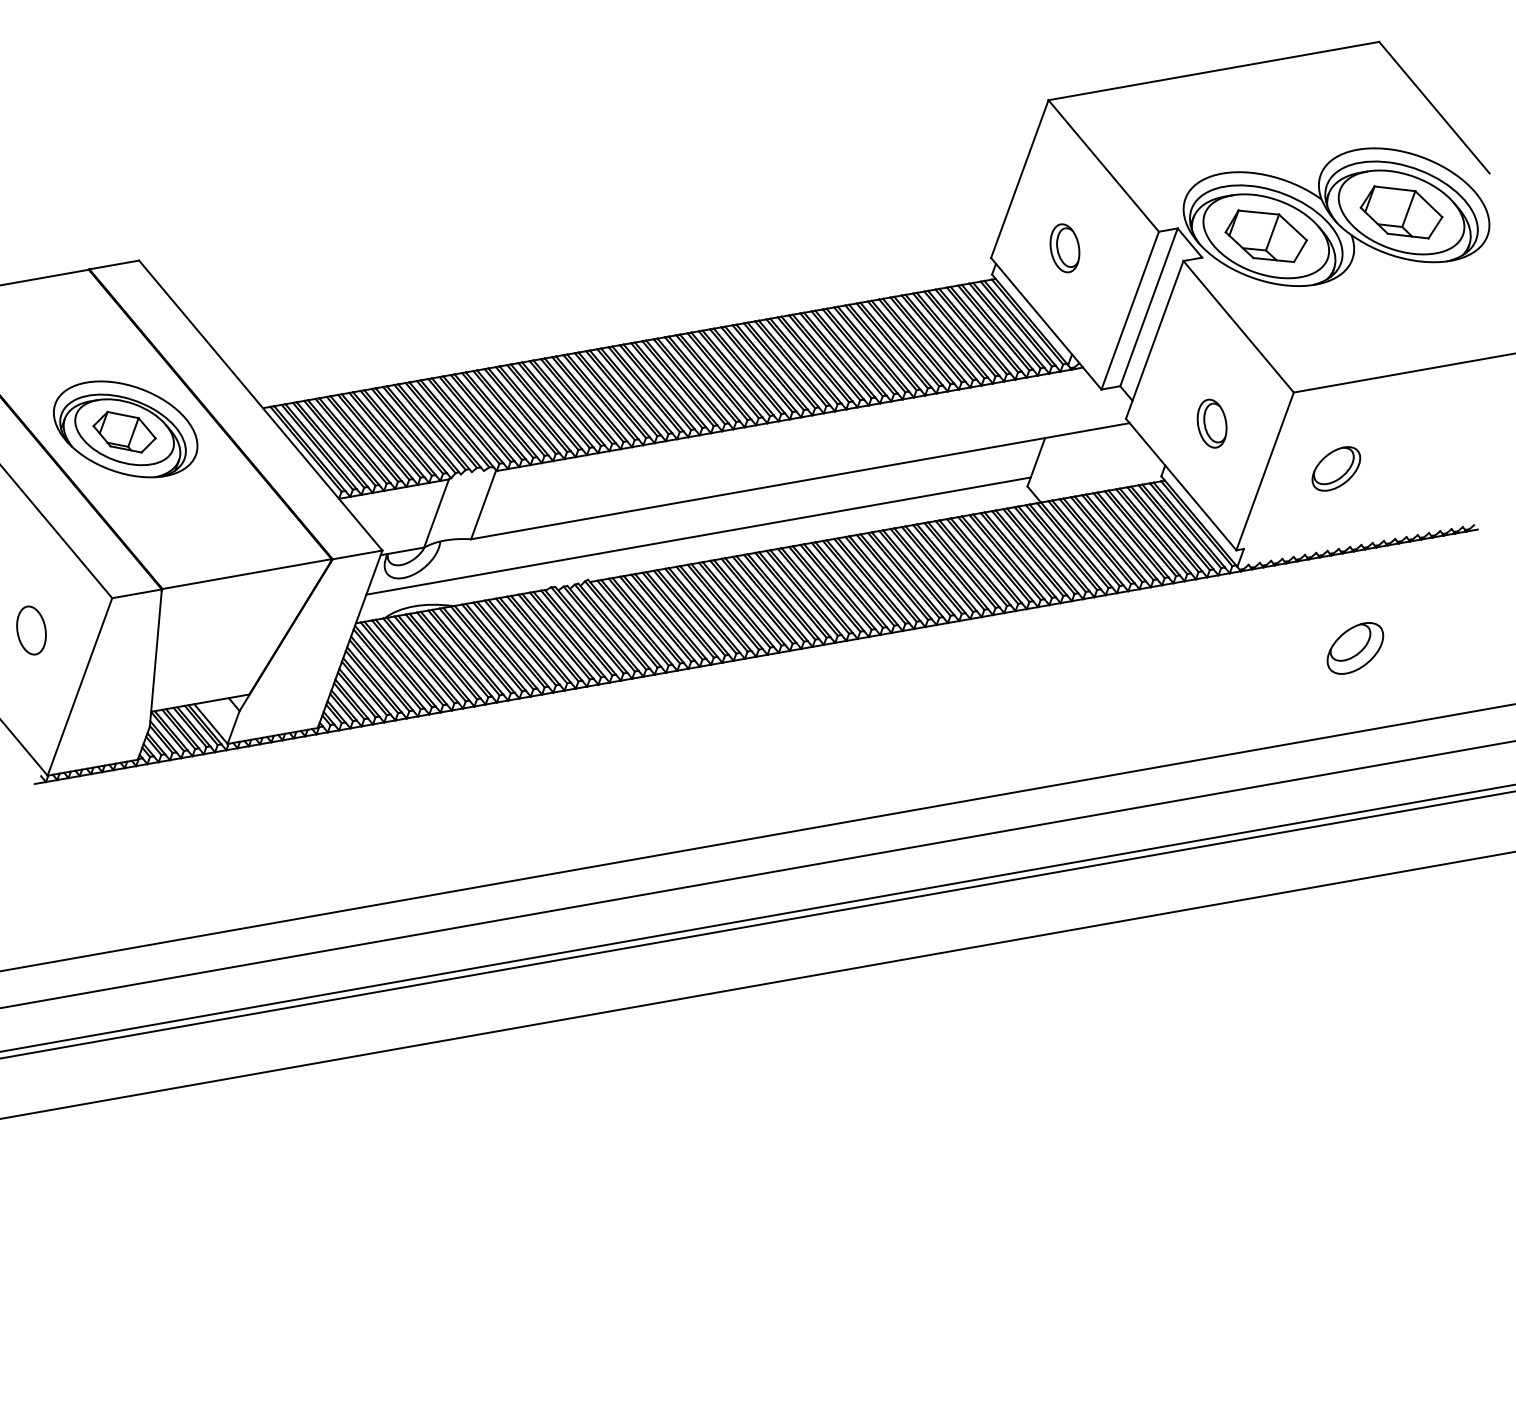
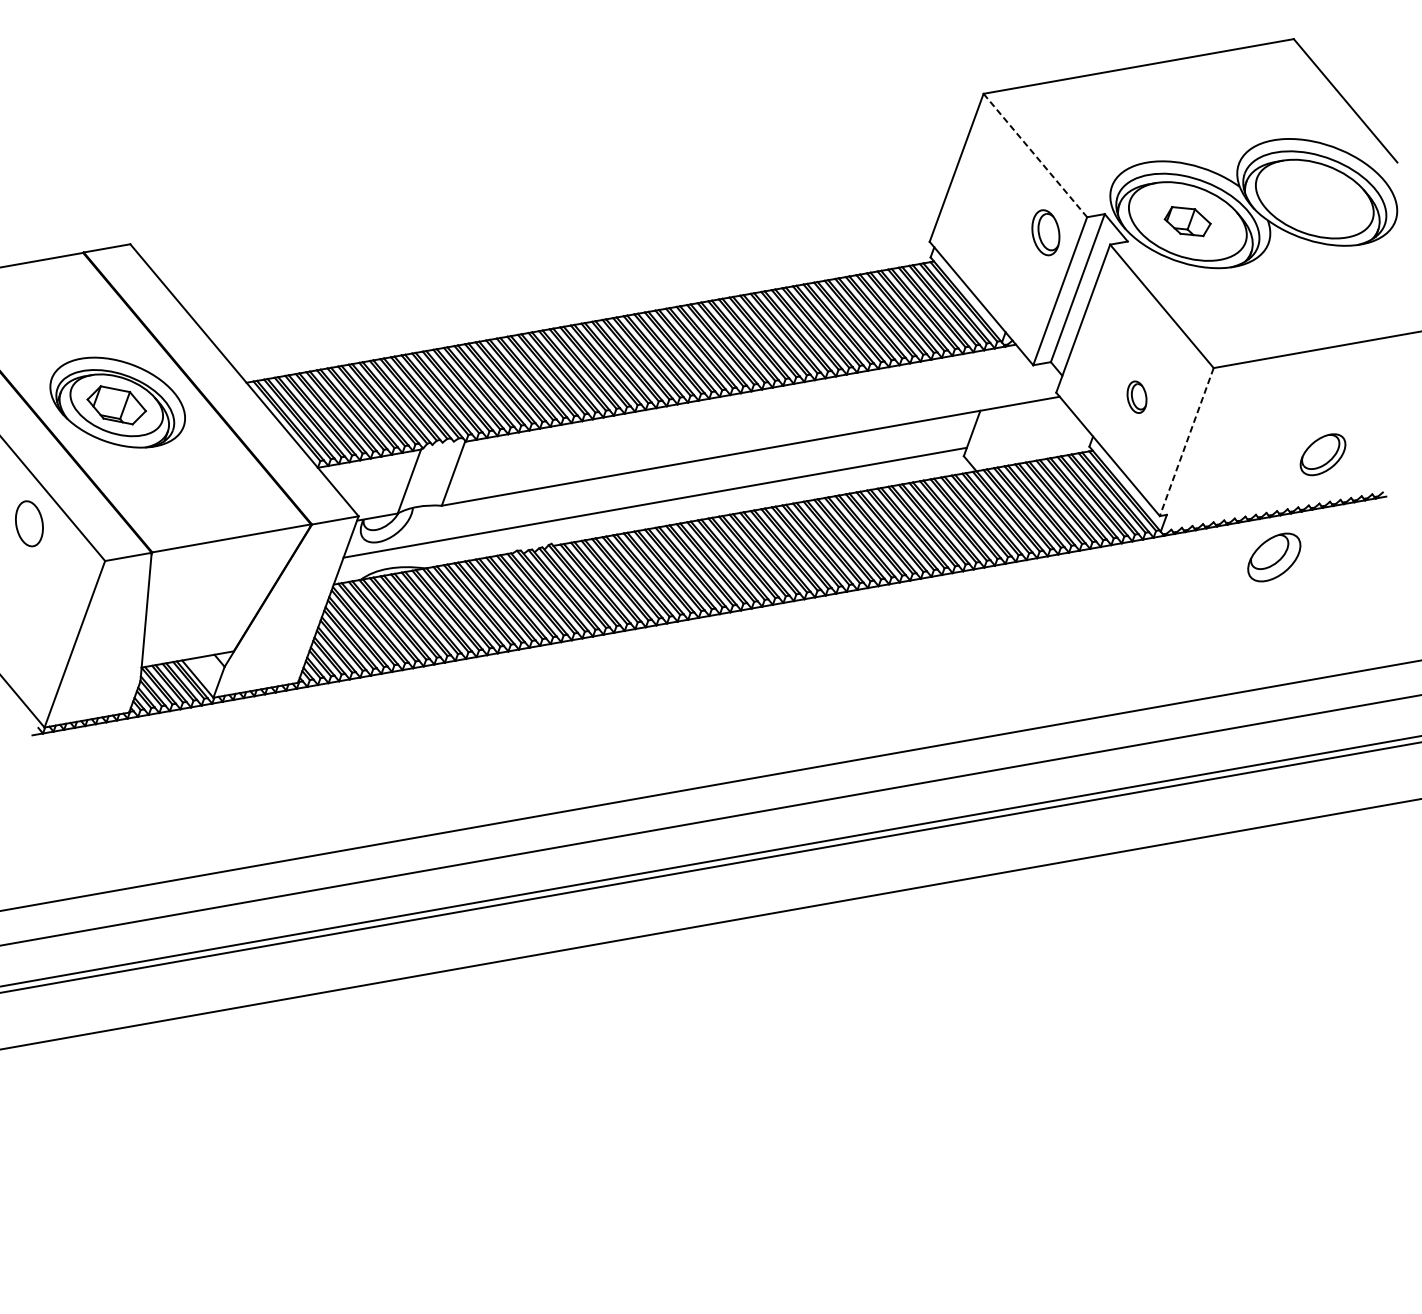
line: (1103, 166) -> (1035, 156), solid -> dashed
part: (1401, 212) -> (1314, 199), removed
part: (1265, 236) -> (1187, 221), size x0.6
part: (1064, 248) -> (1045, 232), moved
part: (1211, 423) -> (1136, 397), size x0.7
part: (1336, 468) -> (1323, 454), moved
line: (1265, 471) -> (1187, 442), solid -> dashed
part: (31, 630) -> (29, 523), moved
part: (1355, 648) -> (1274, 557), moved

